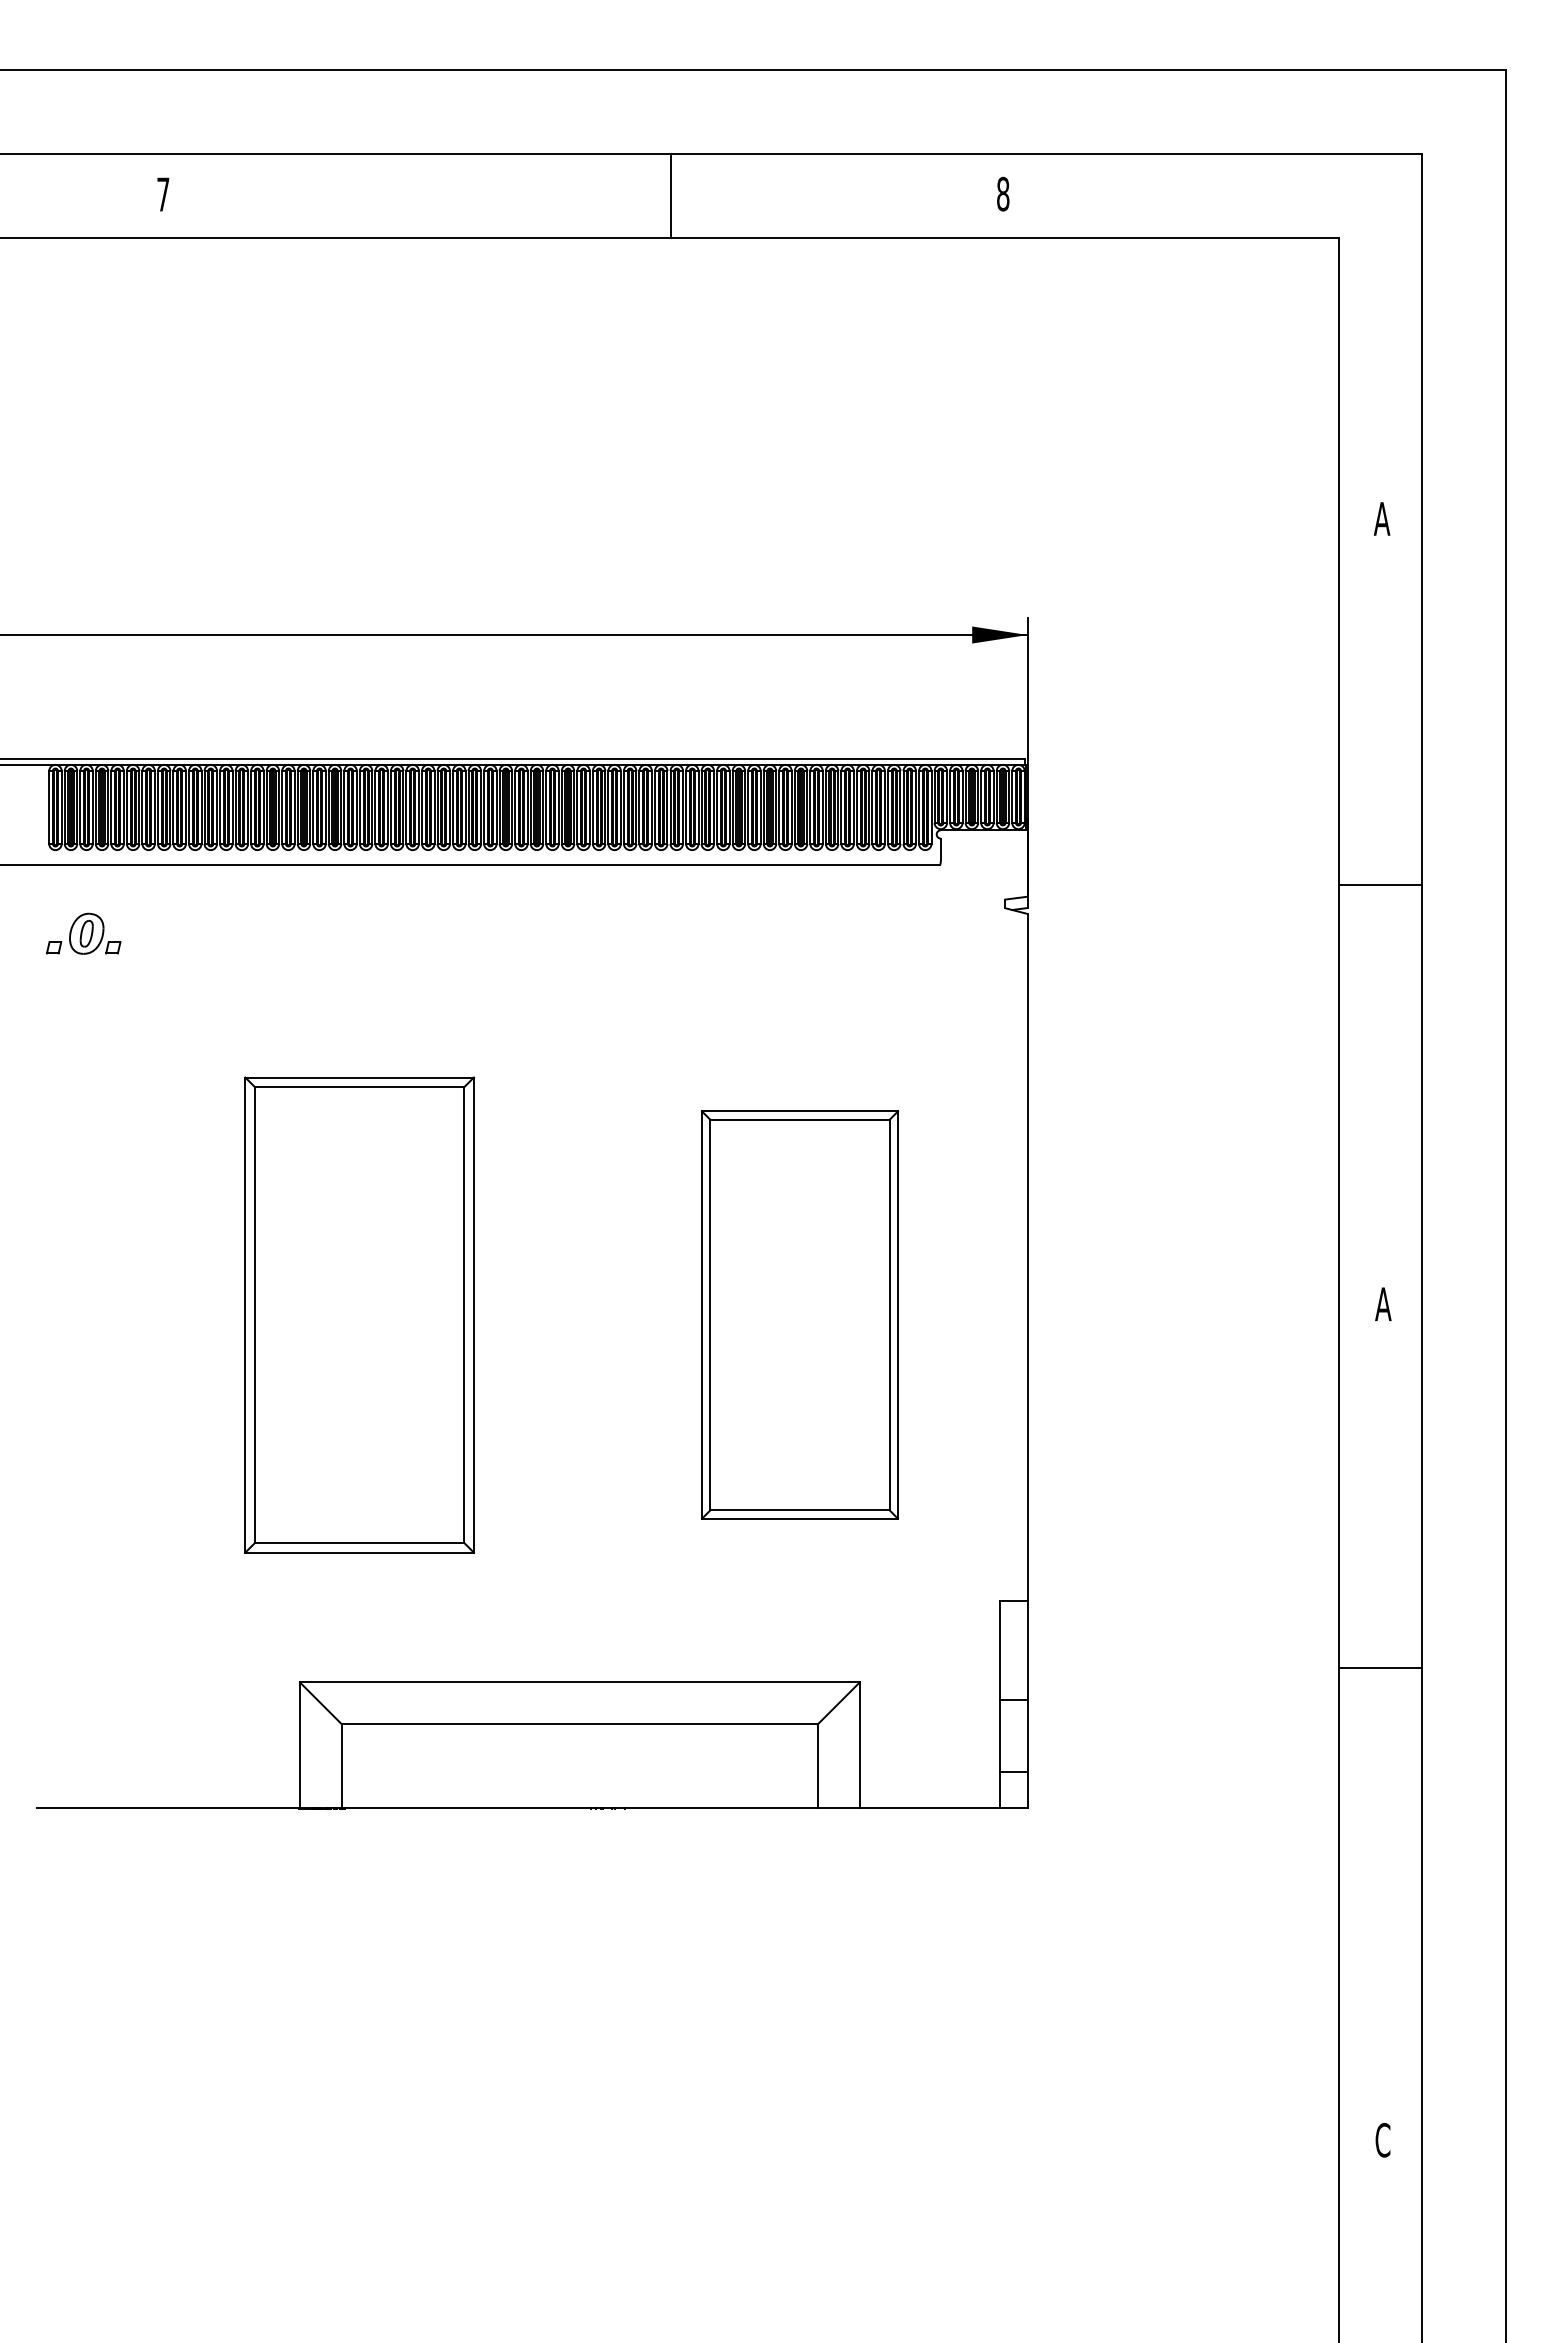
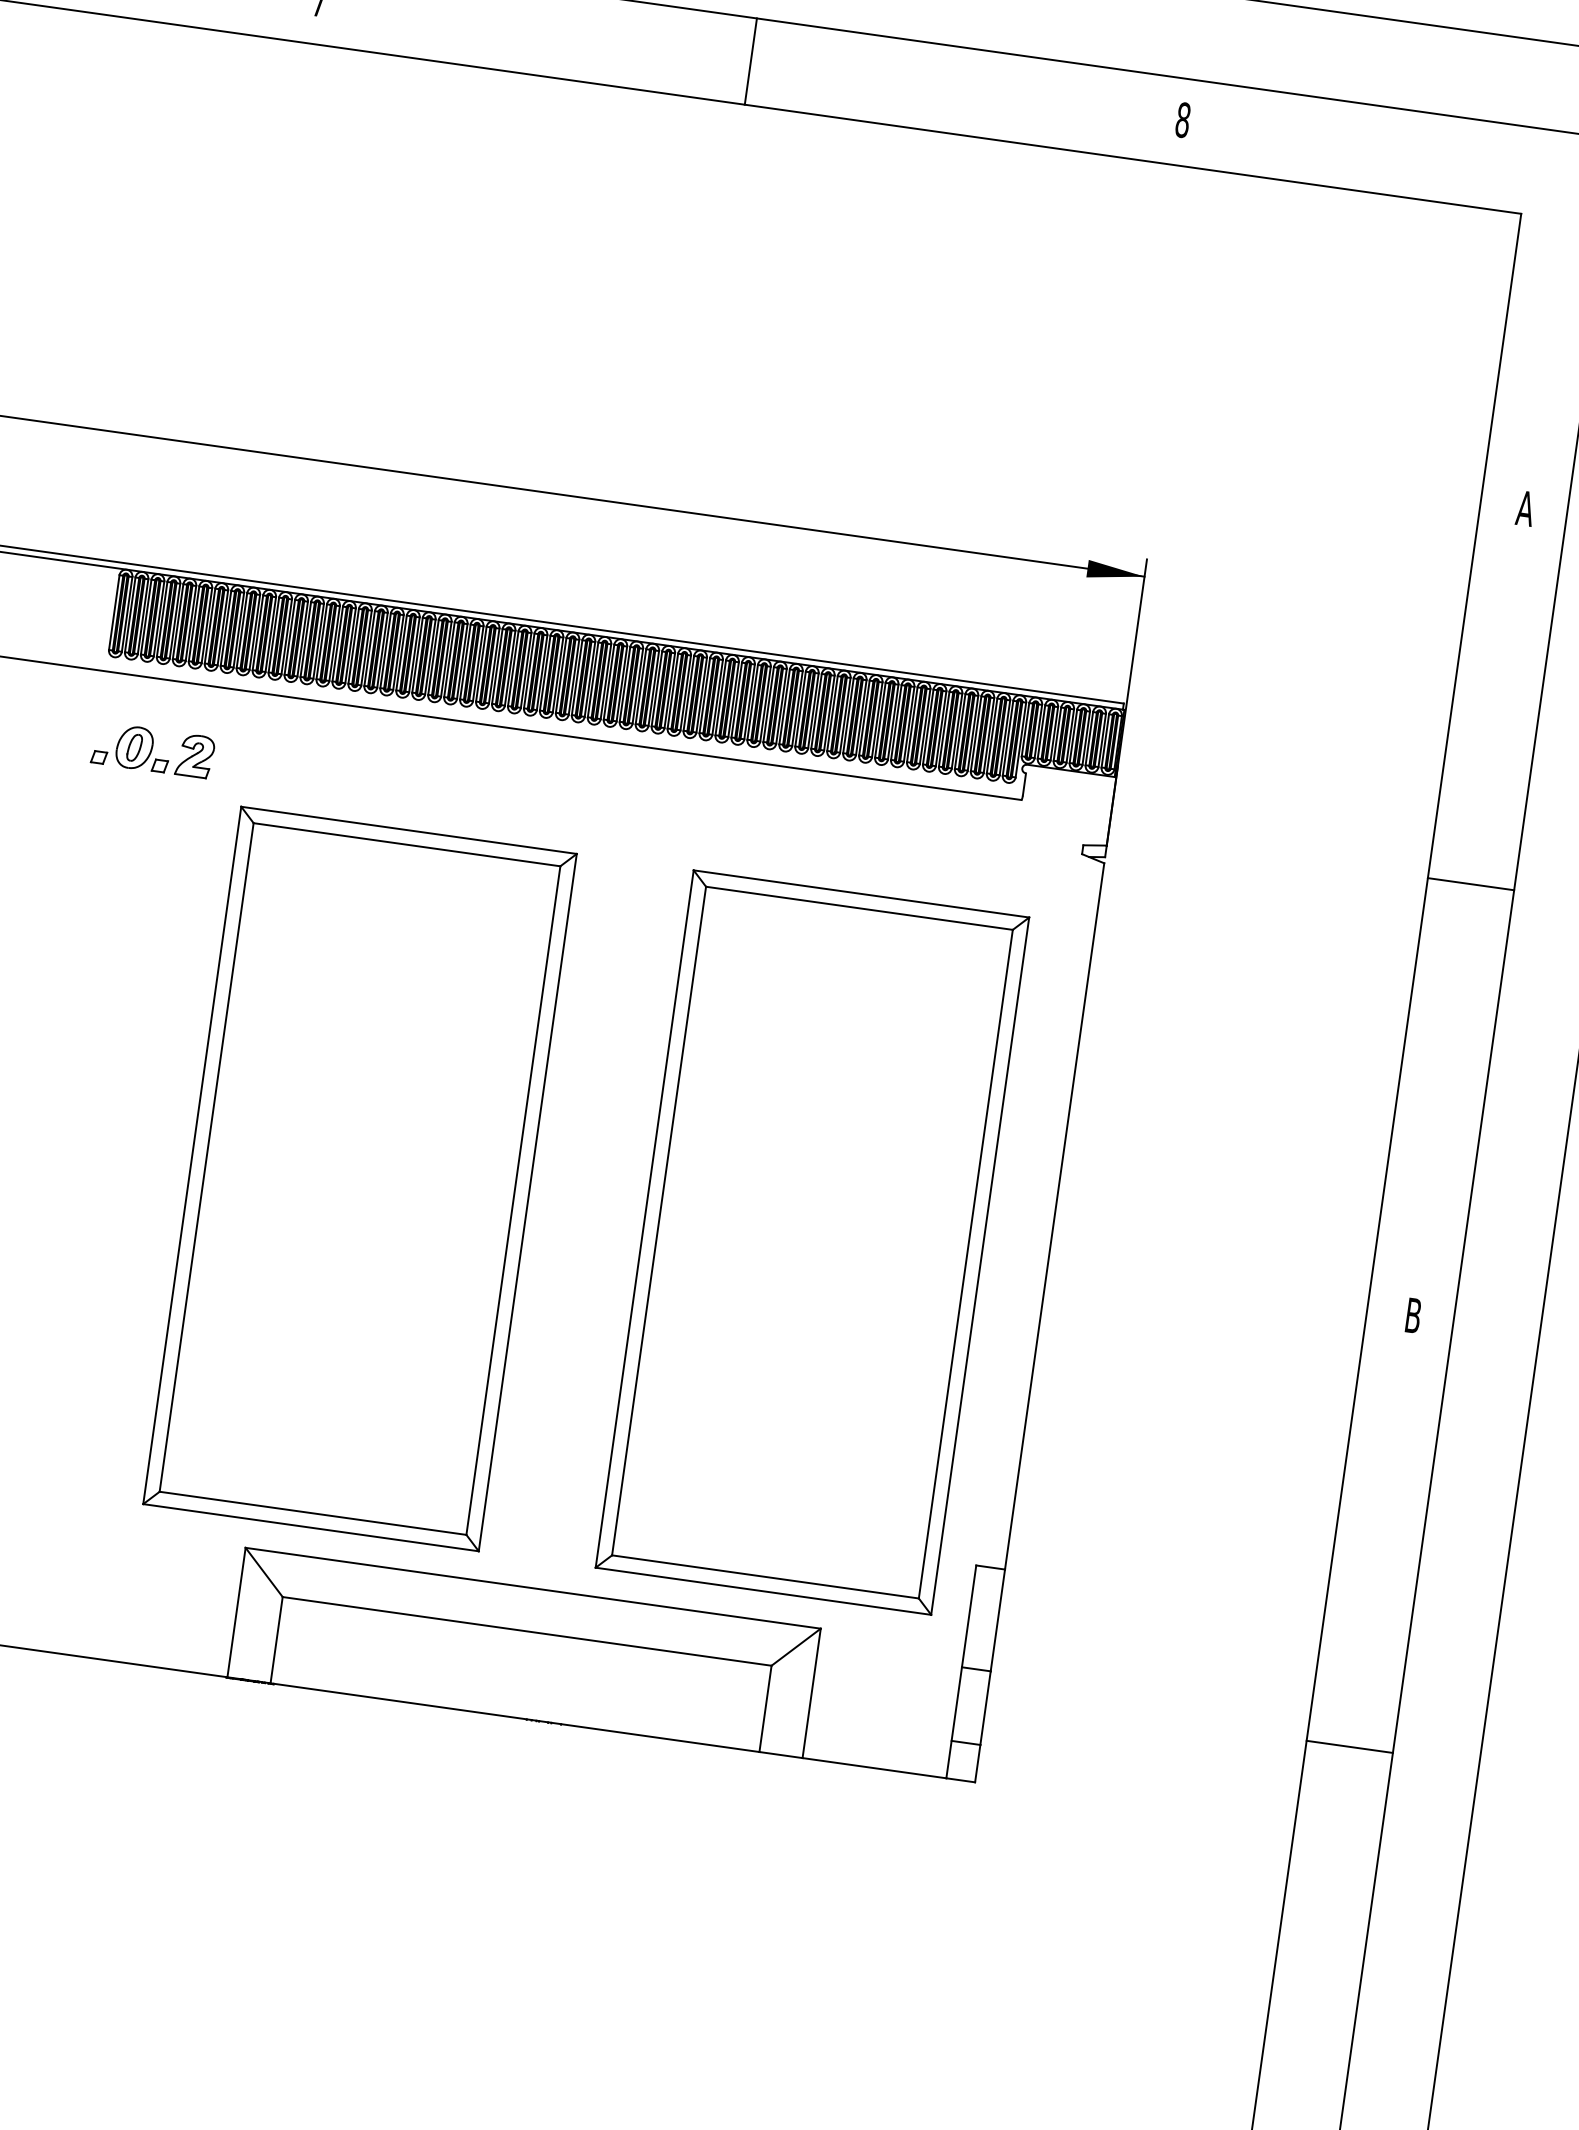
line: (670, 196) -> (750, 61), moved
part: (145, 933) -> (195, 755), added
text: (1383, 1304) -> (1413, 1315), A -> B
part: (359, 1314) -> (359, 1178), size x1.43
part: (799, 1314) -> (812, 1241), size x1.67
line: (1380, 1668) -> (1349, 1747), moved

